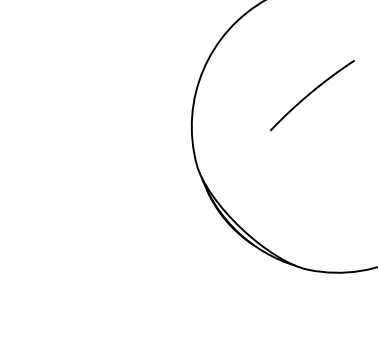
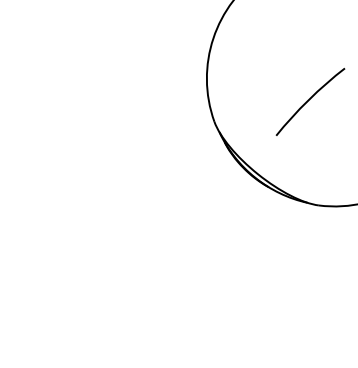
curve: (311, 93) -> (309, 100), moved

